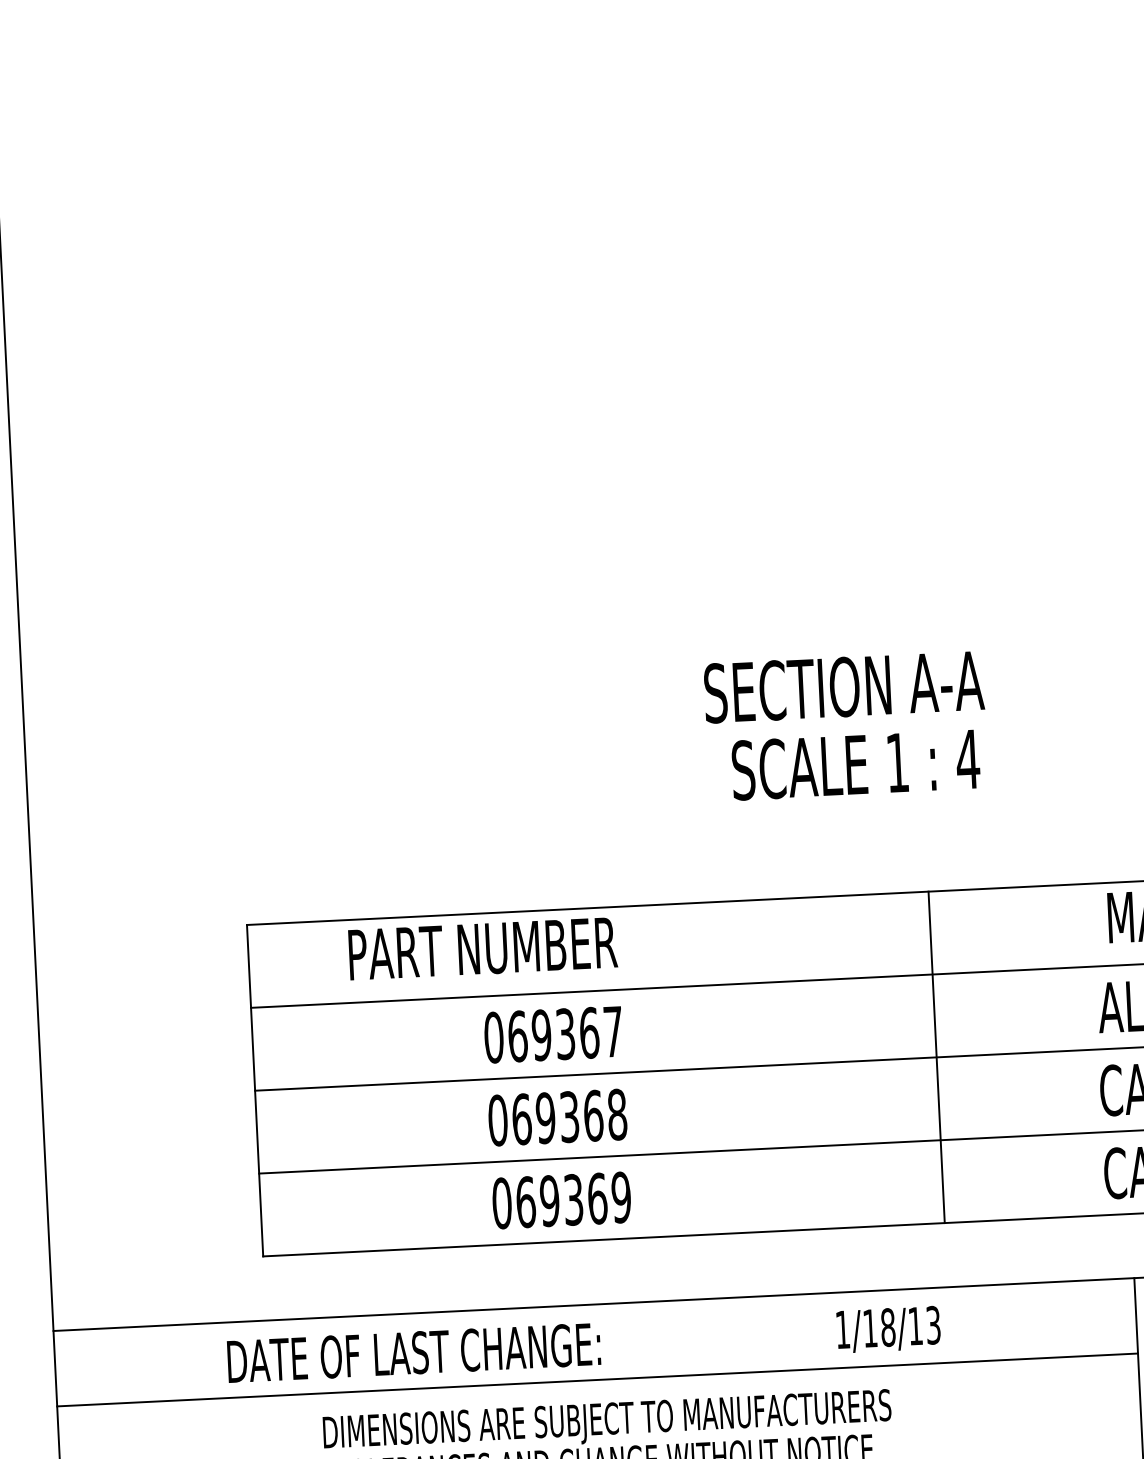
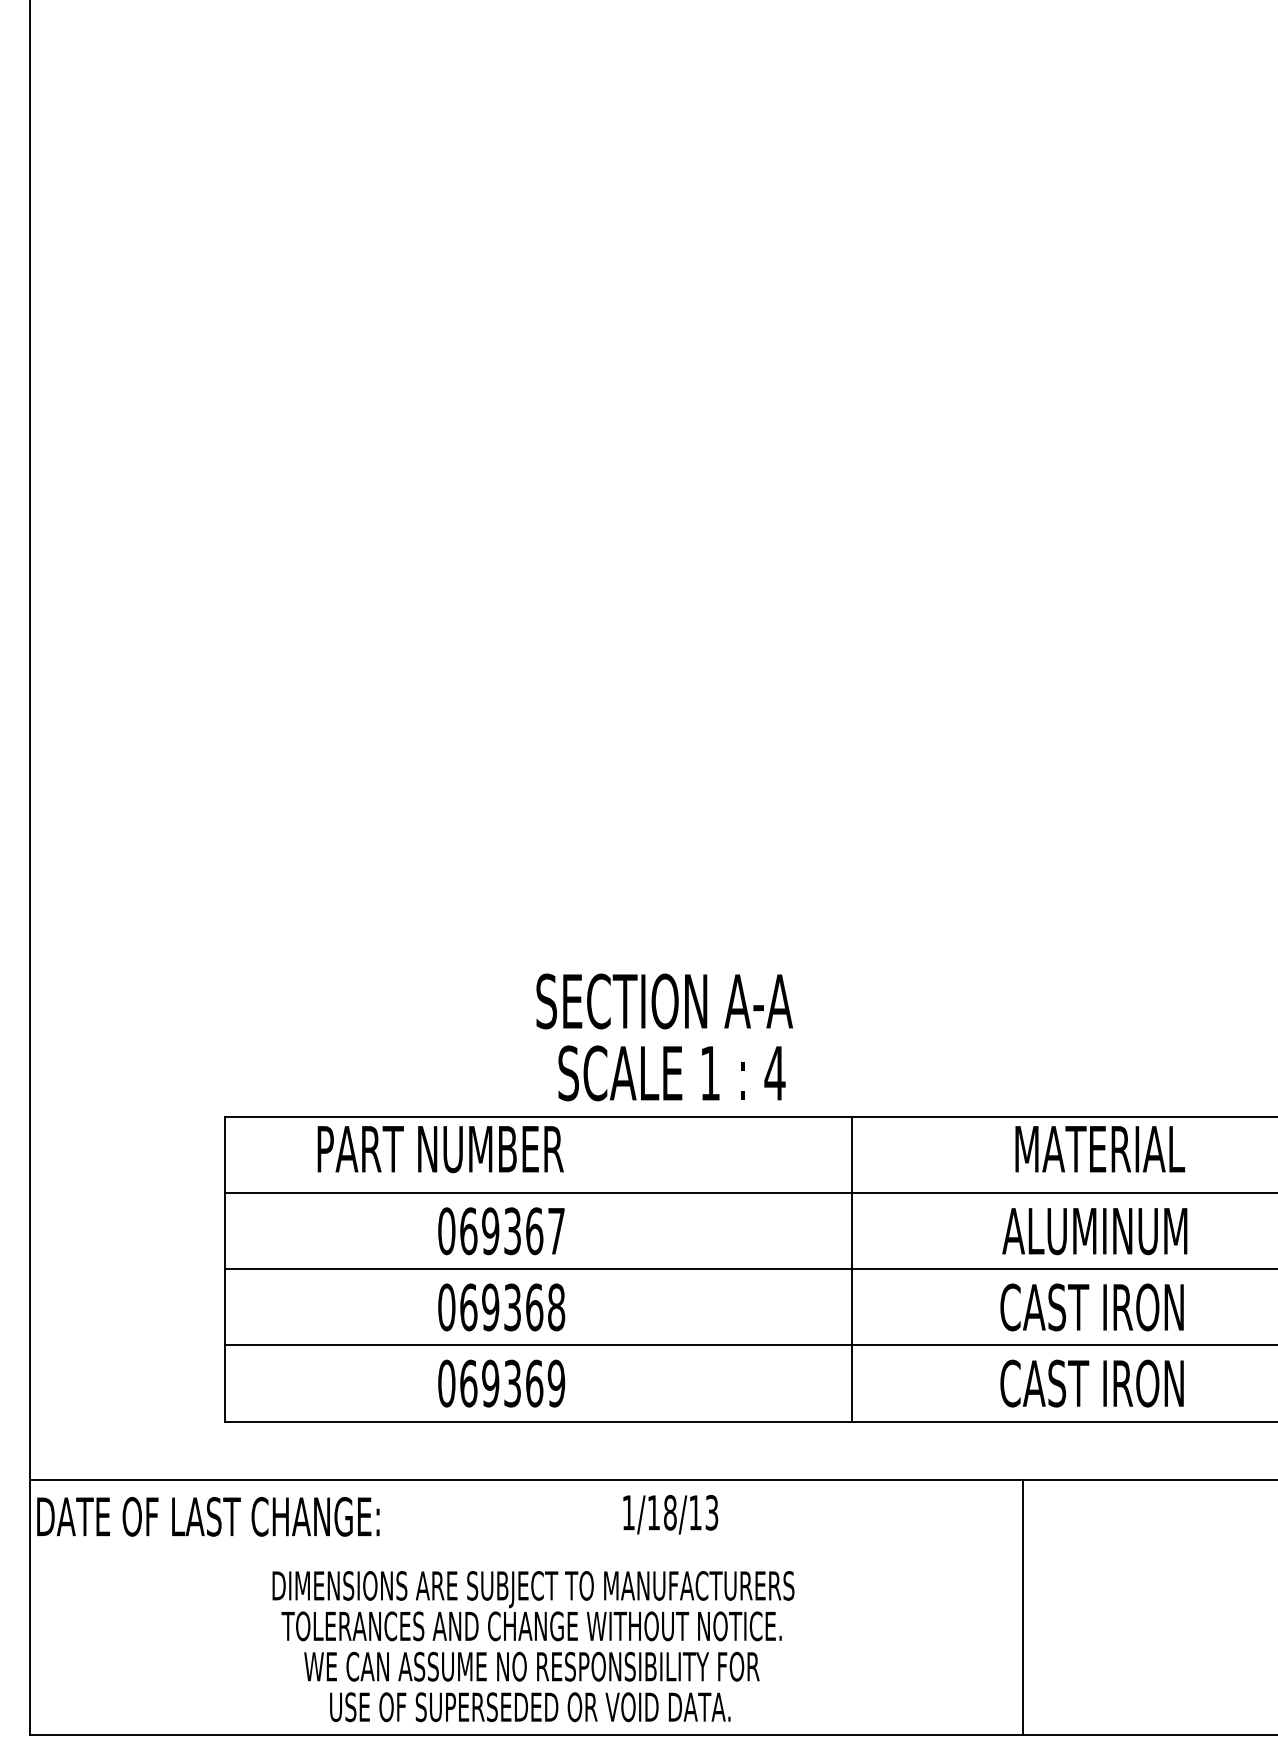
text: (845, 726) -> (664, 1037), moved
text: (888, 1329) -> (670, 1514), moved
text: (414, 1352) -> (208, 1516), moved
line: (597, 1379) -> (526, 1549), removed

